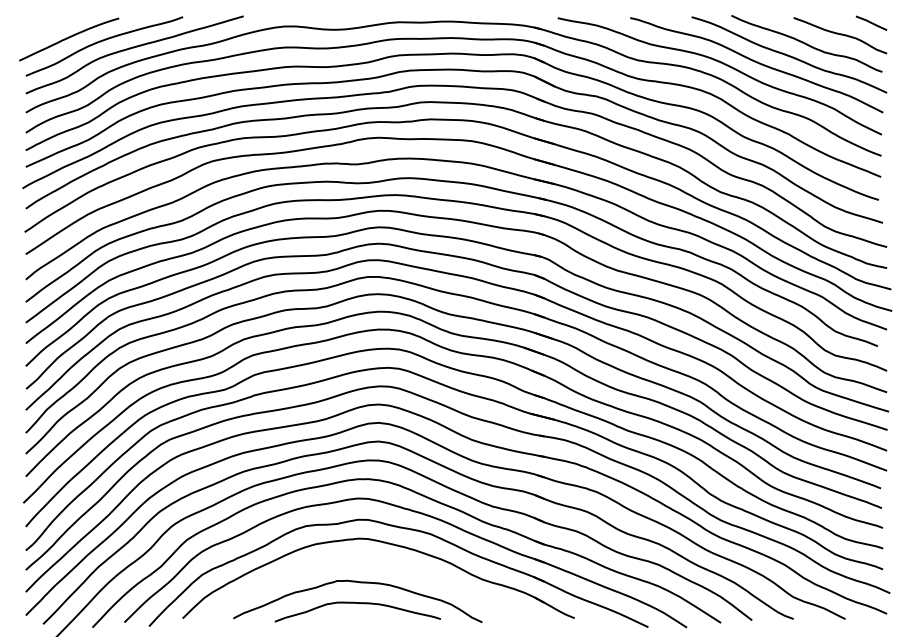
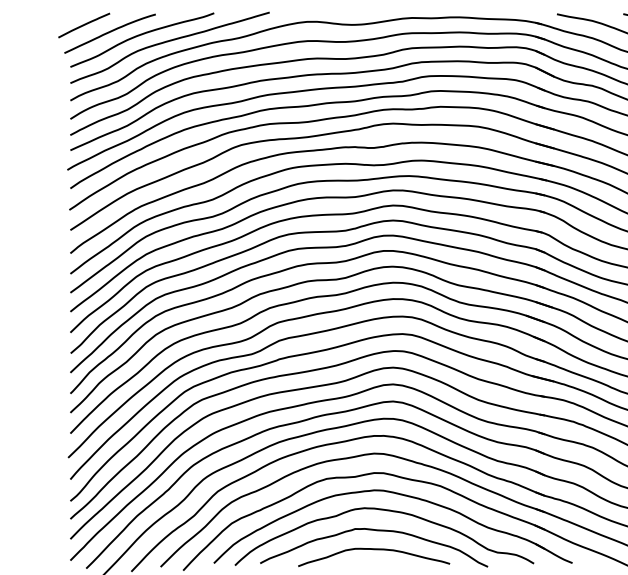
line: (40, 30) -> (83, 25), added
curve: (370, 561) -> (385, 511), added

